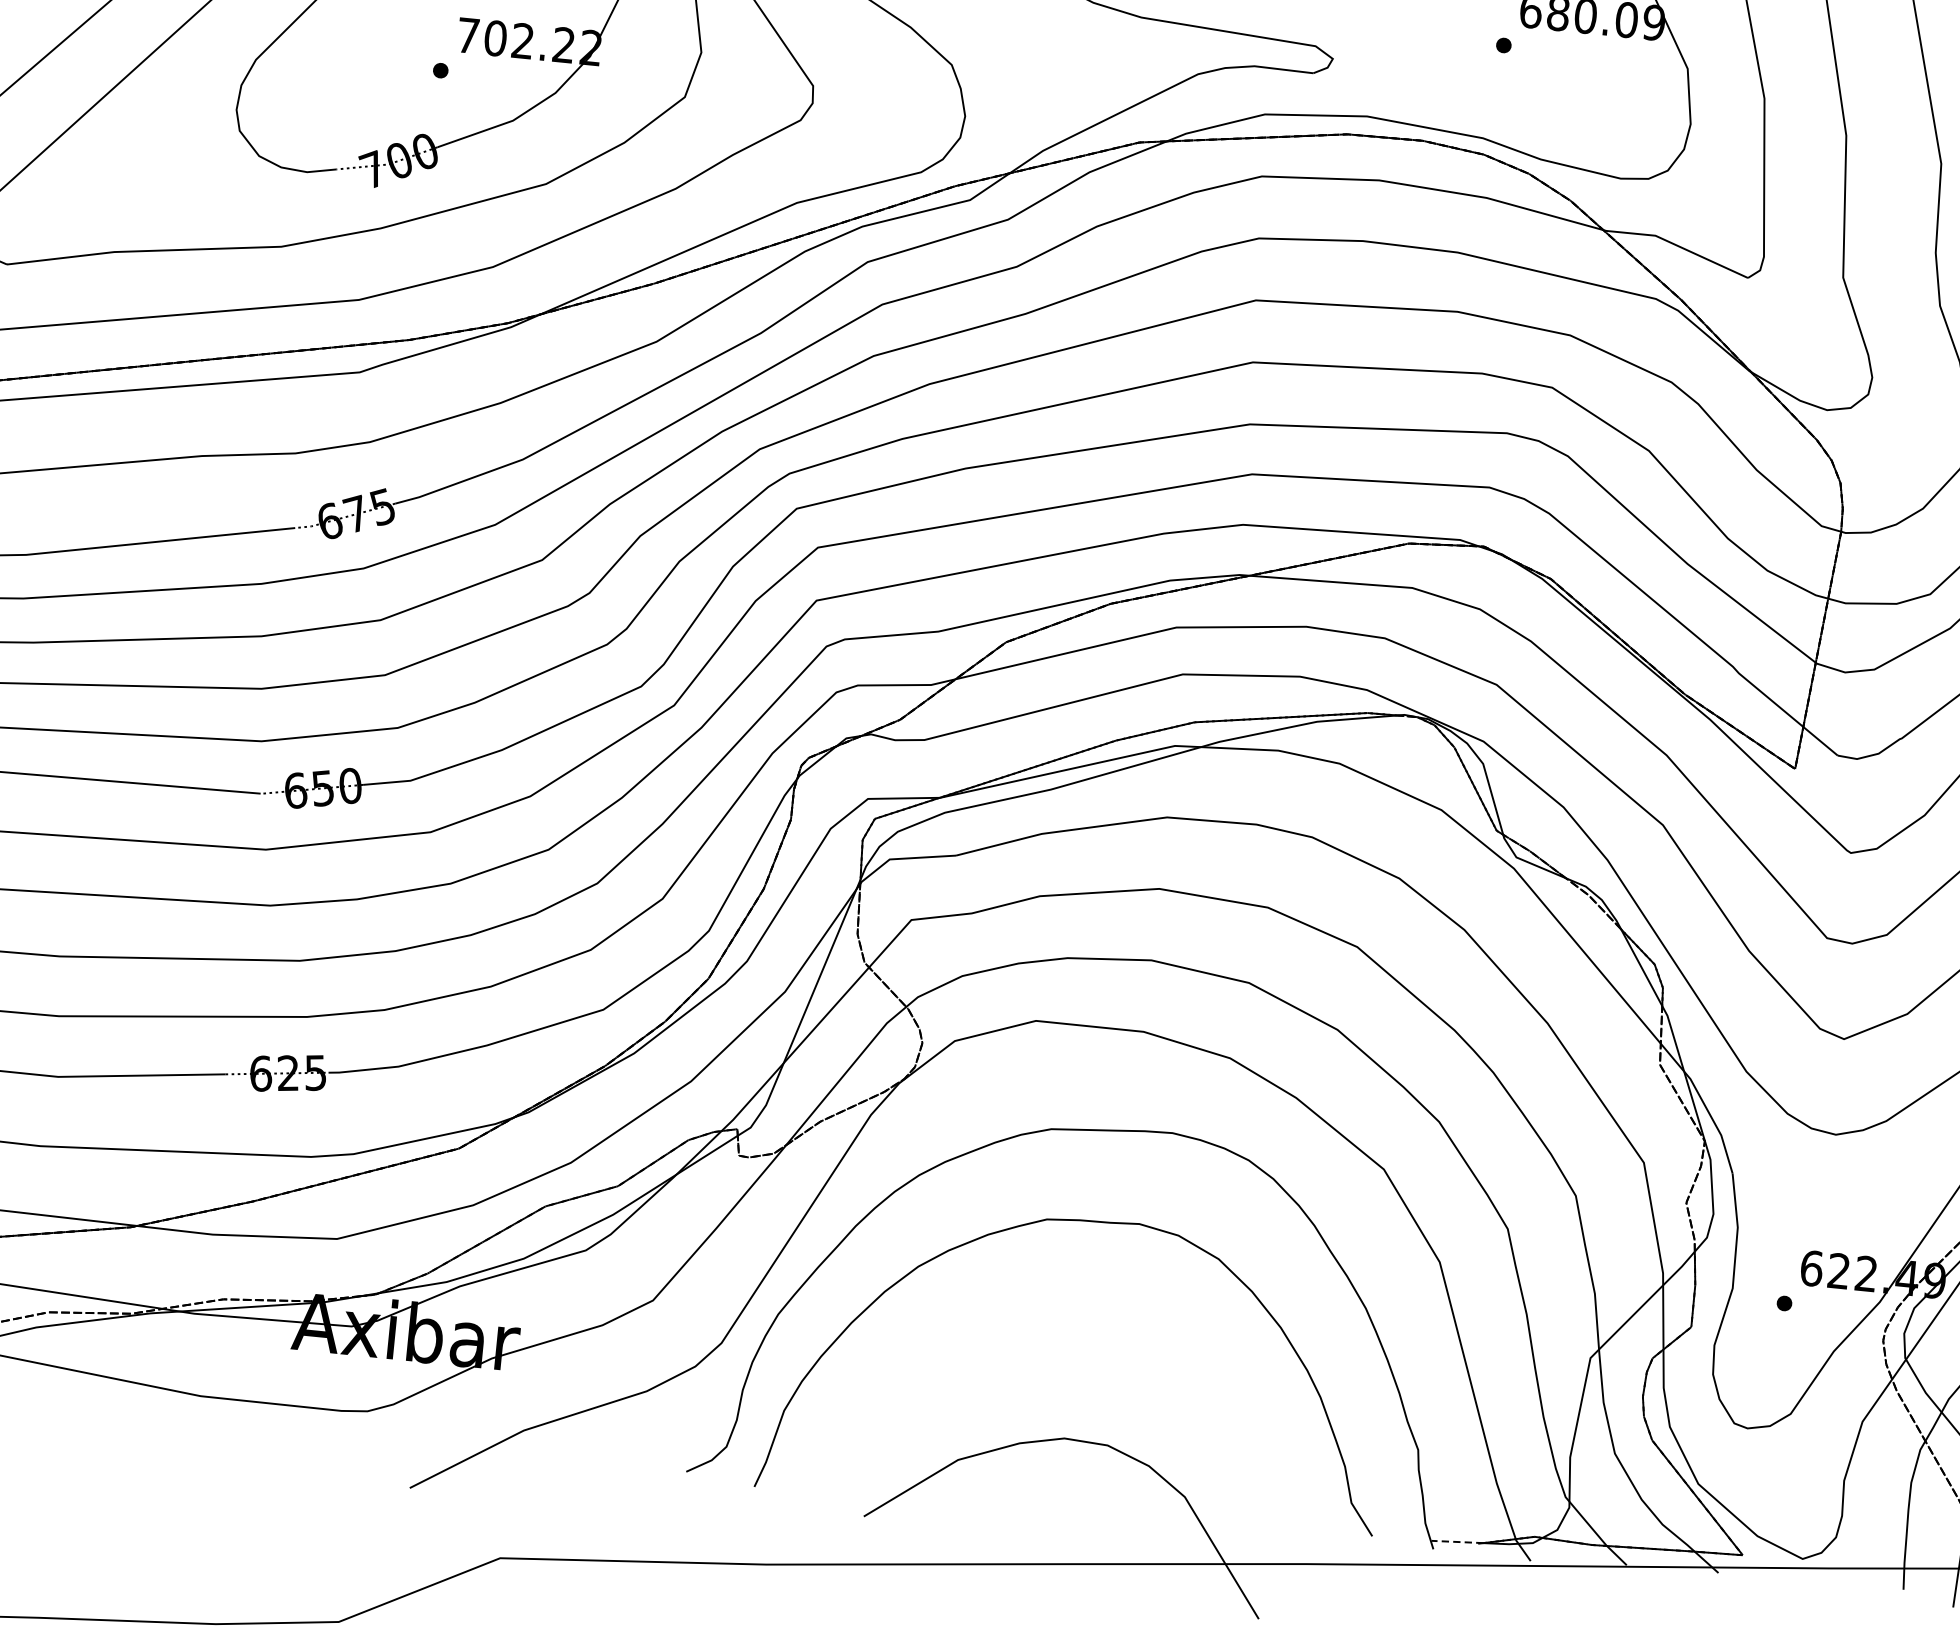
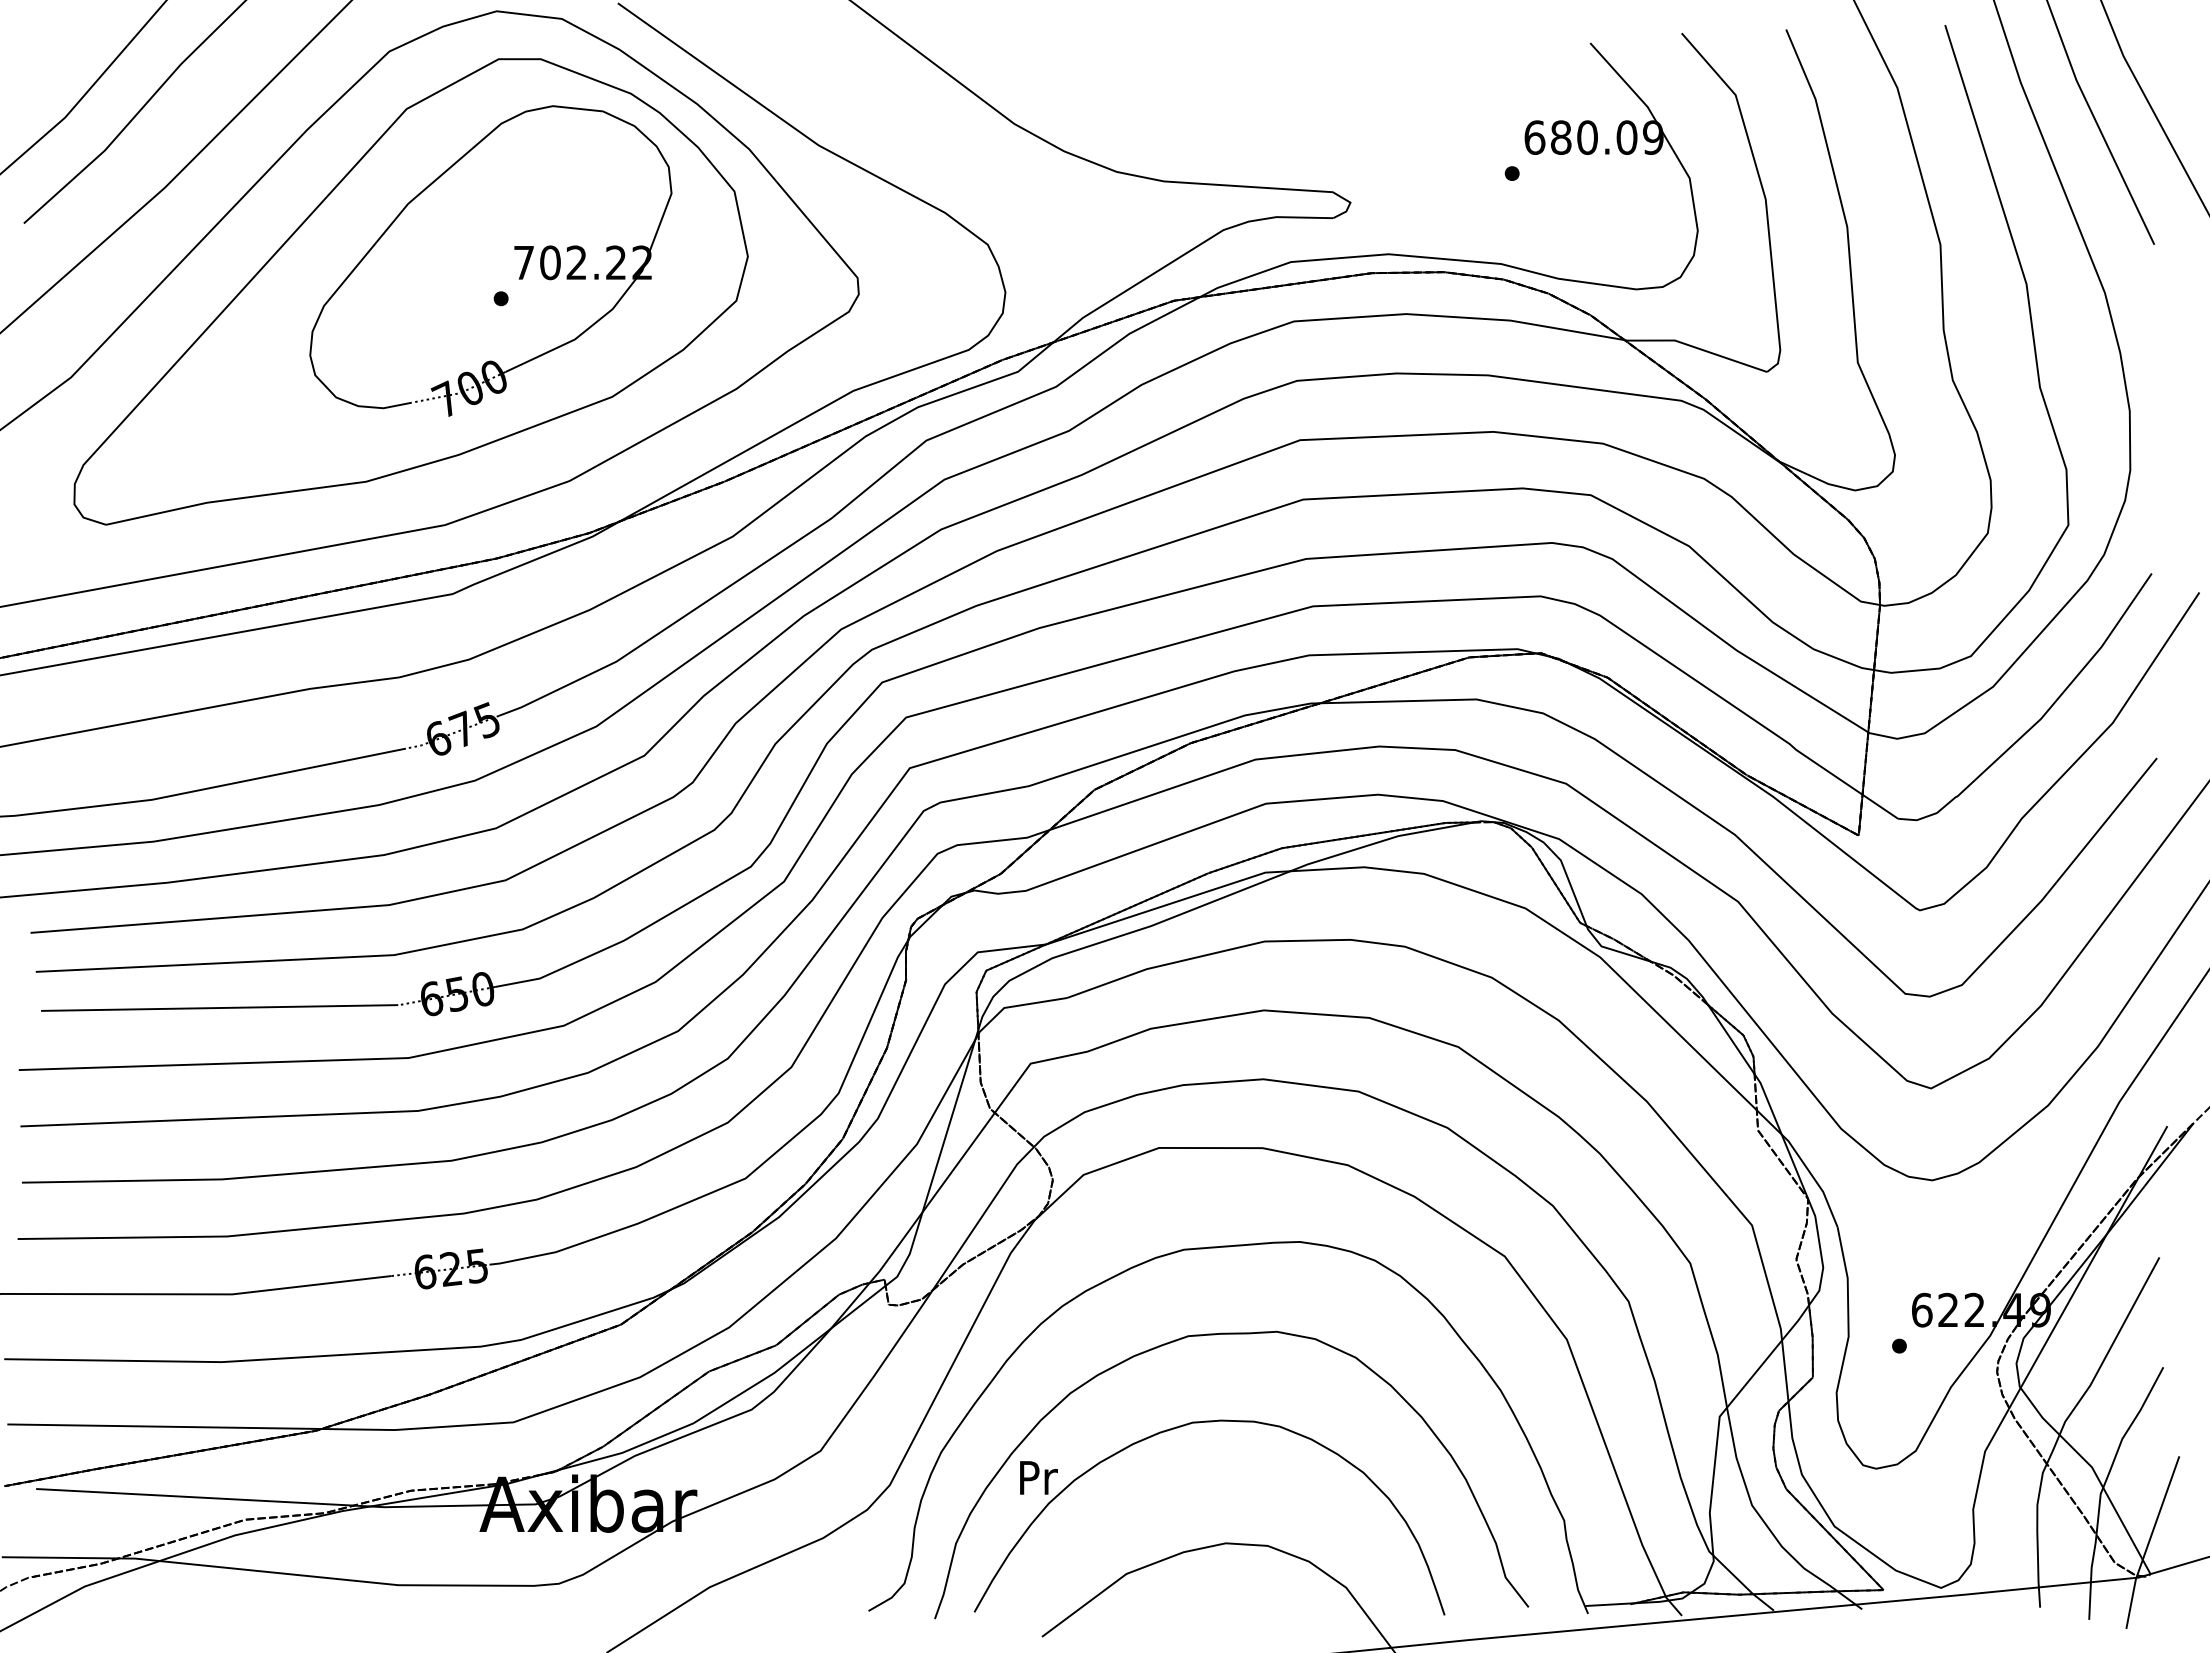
part: (1033, 1312) -> (1184, 1426), added
line: (1457, 1541) -> (1610, 1604), dashed -> solid

